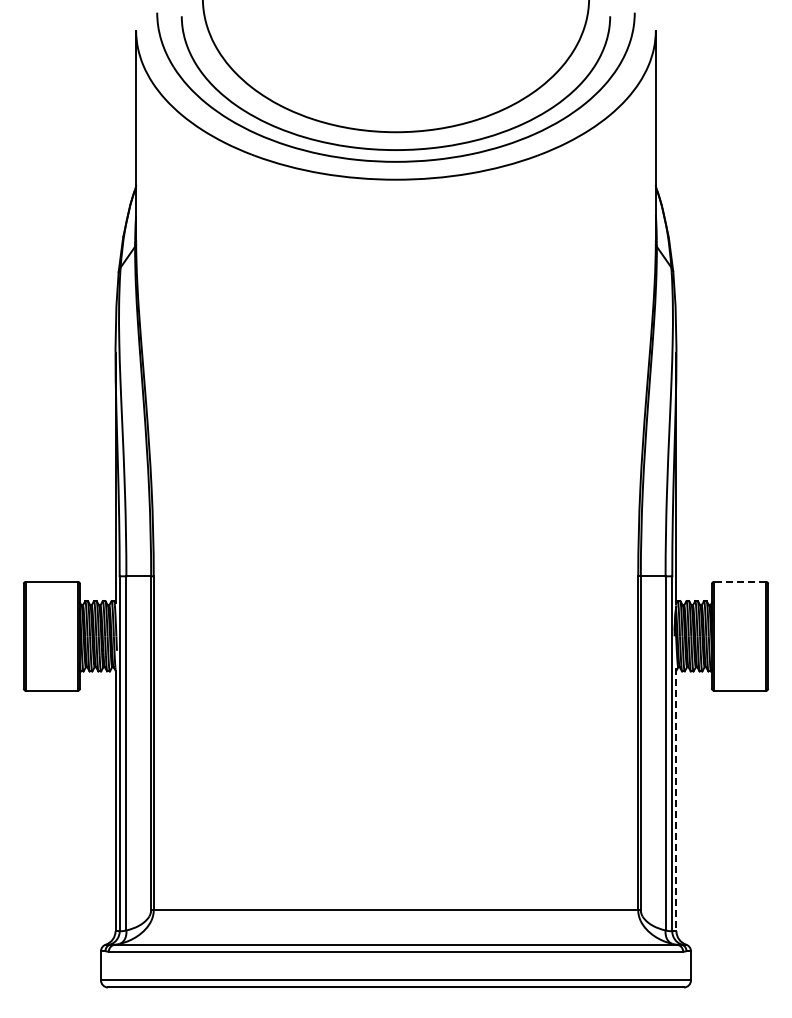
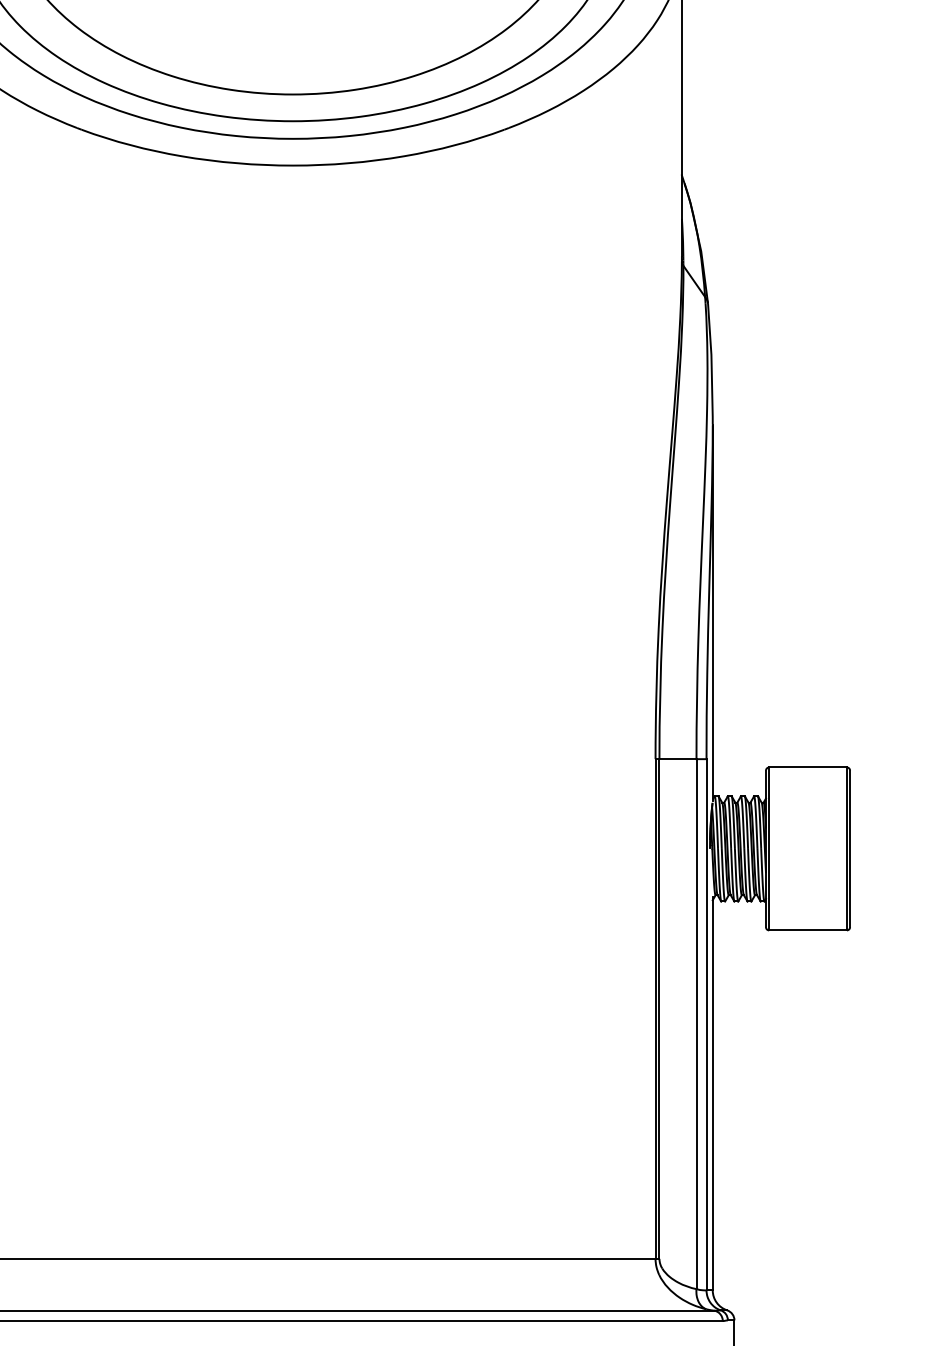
line: (740, 581) -> (808, 766), dashed -> solid
line: (676, 799) -> (712, 1093), dashed -> solid

